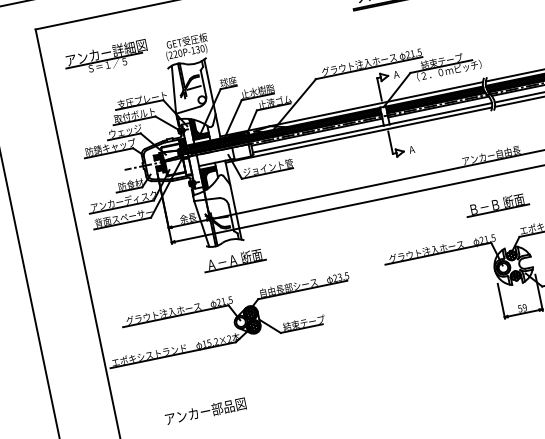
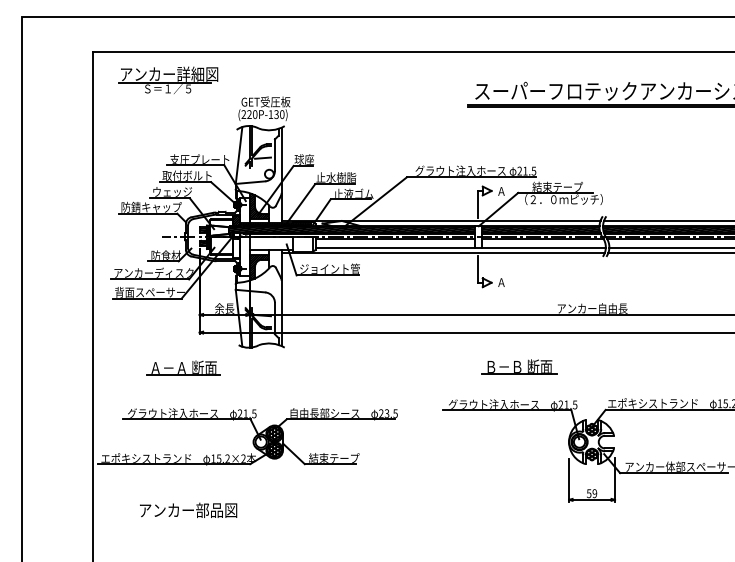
part: (106, 57) -> (168, 79), moved
part: (497, 204) -> (519, 366), moved
part: (234, 259) -> (183, 367), moved
text: (205, 410) -> (188, 509), moved

